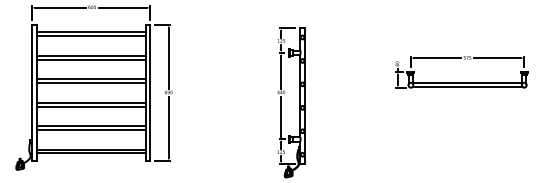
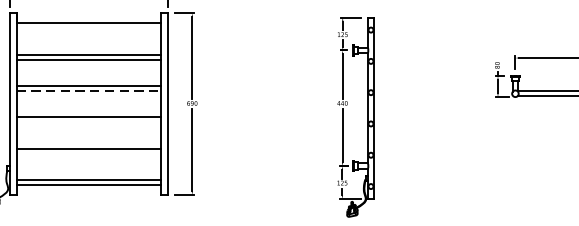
line: (91, 36) -> (89, 28), removed
line: (91, 83) -> (89, 91), solid -> dashed
line: (91, 106) -> (89, 122), removed
line: (91, 130) -> (89, 154), removed

